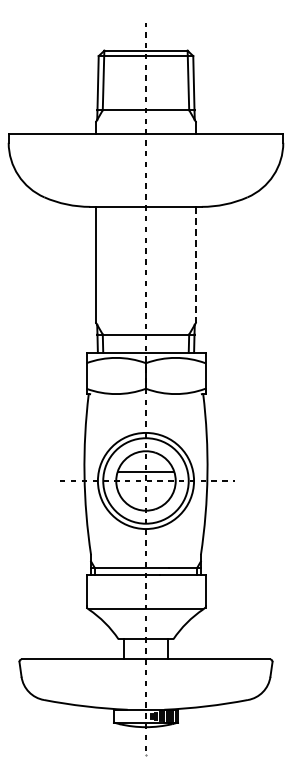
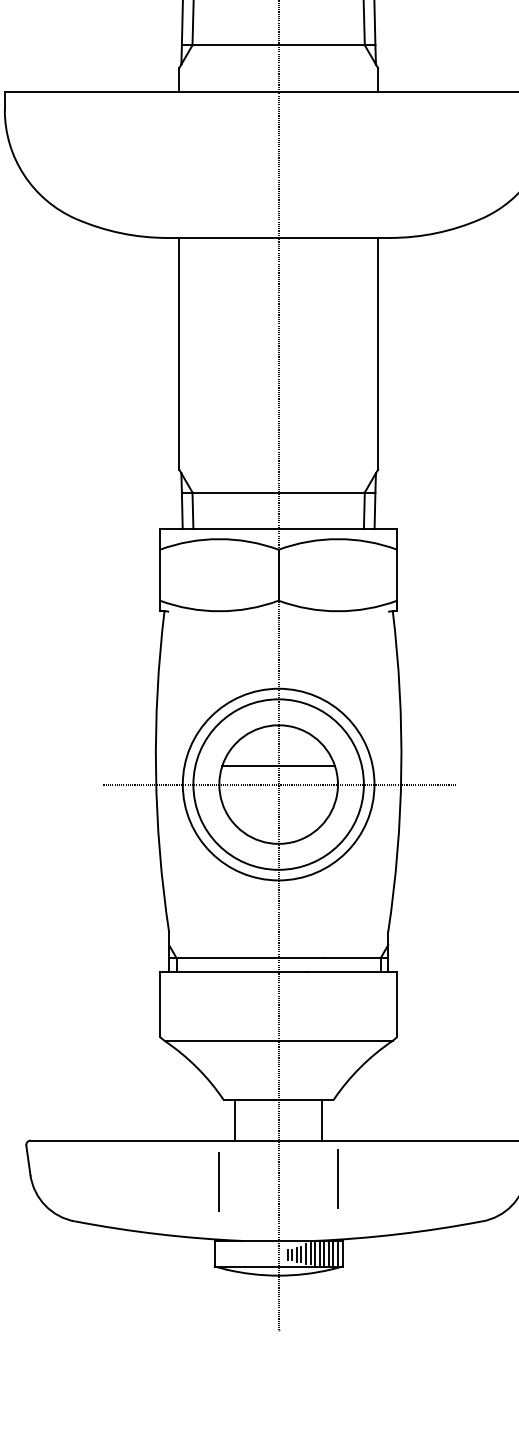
line: (195, 265) -> (377, 354), dashed -> solid
line: (175, 678) -> (337, 1178), added
line: (116, 679) -> (219, 1180), added

